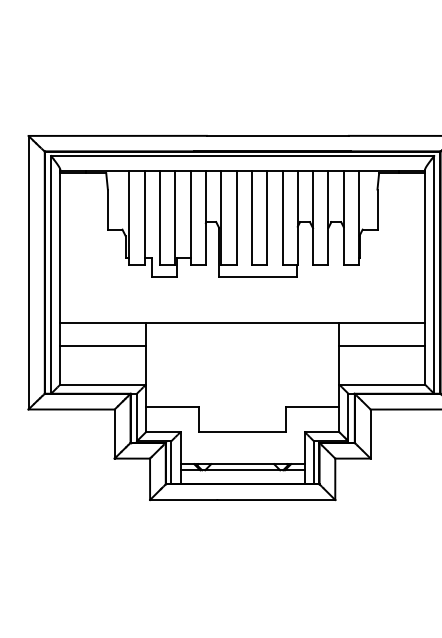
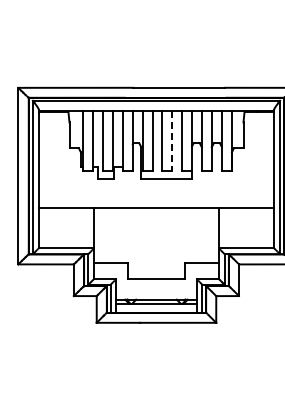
line: (267, 219) -> (172, 141), solid -> dashed
line: (103, 346) -> (66, 223), removed
line: (382, 346) -> (246, 223), removed

